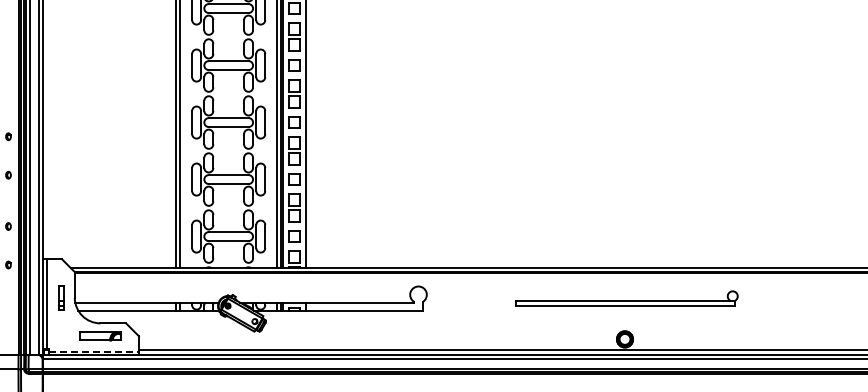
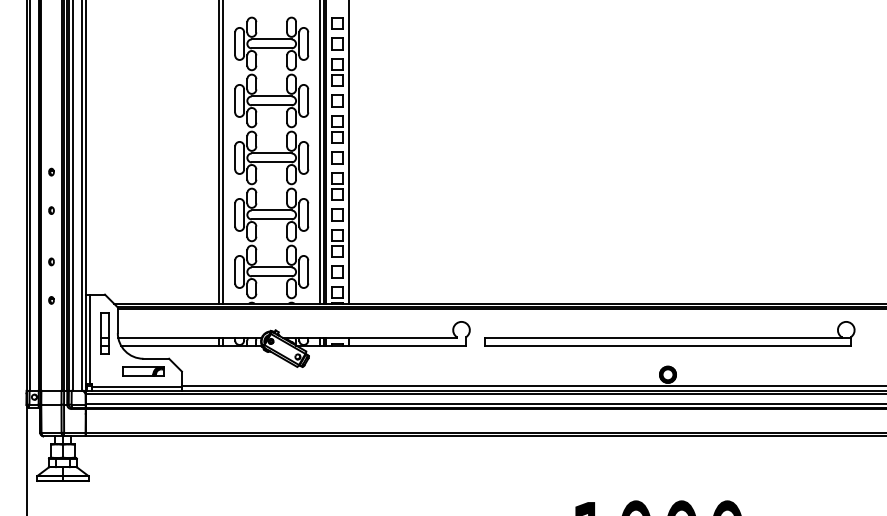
part: (61, 298) -> (104, 333), size x1.67
part: (626, 298) -> (669, 333), size x1.67
line: (94, 351) -> (137, 386), dashed -> solid

